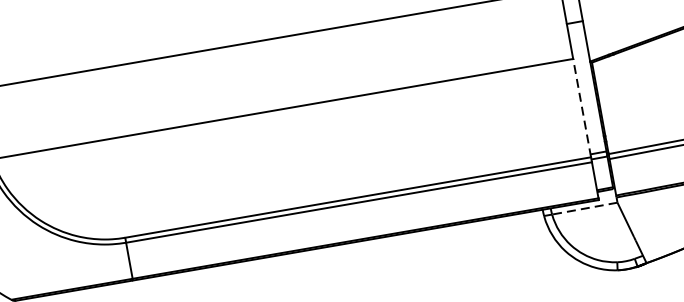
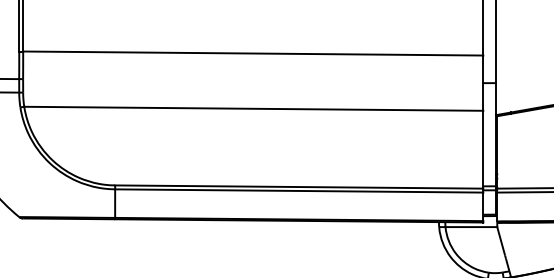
line: (582, 107) -> (483, 149), dashed -> solid
line: (585, 209) -> (471, 227), dashed -> solid

